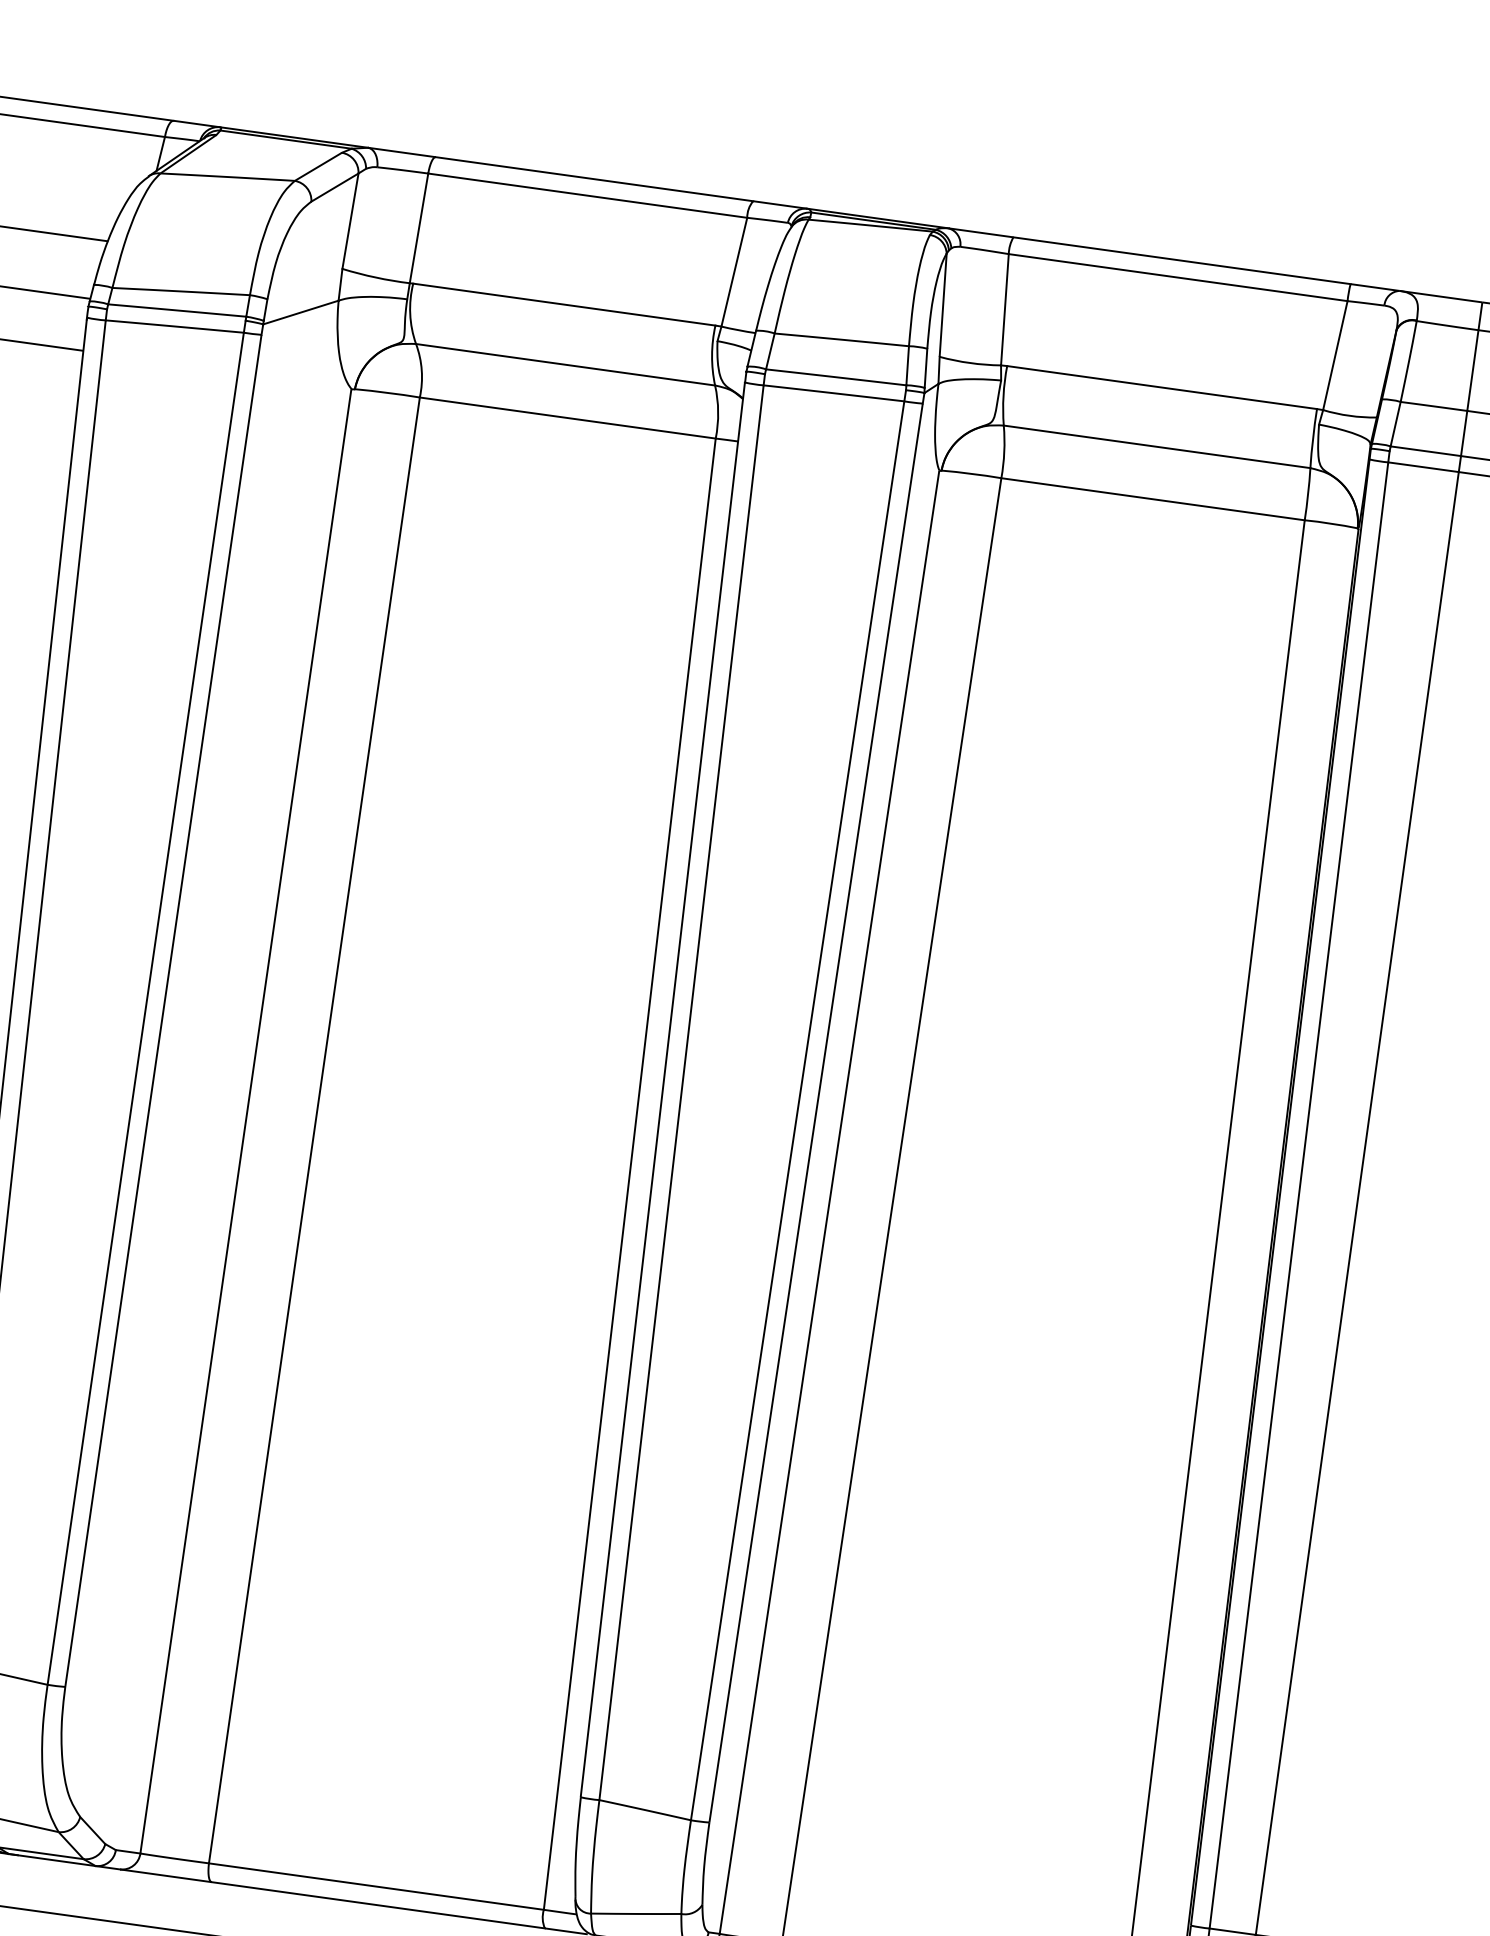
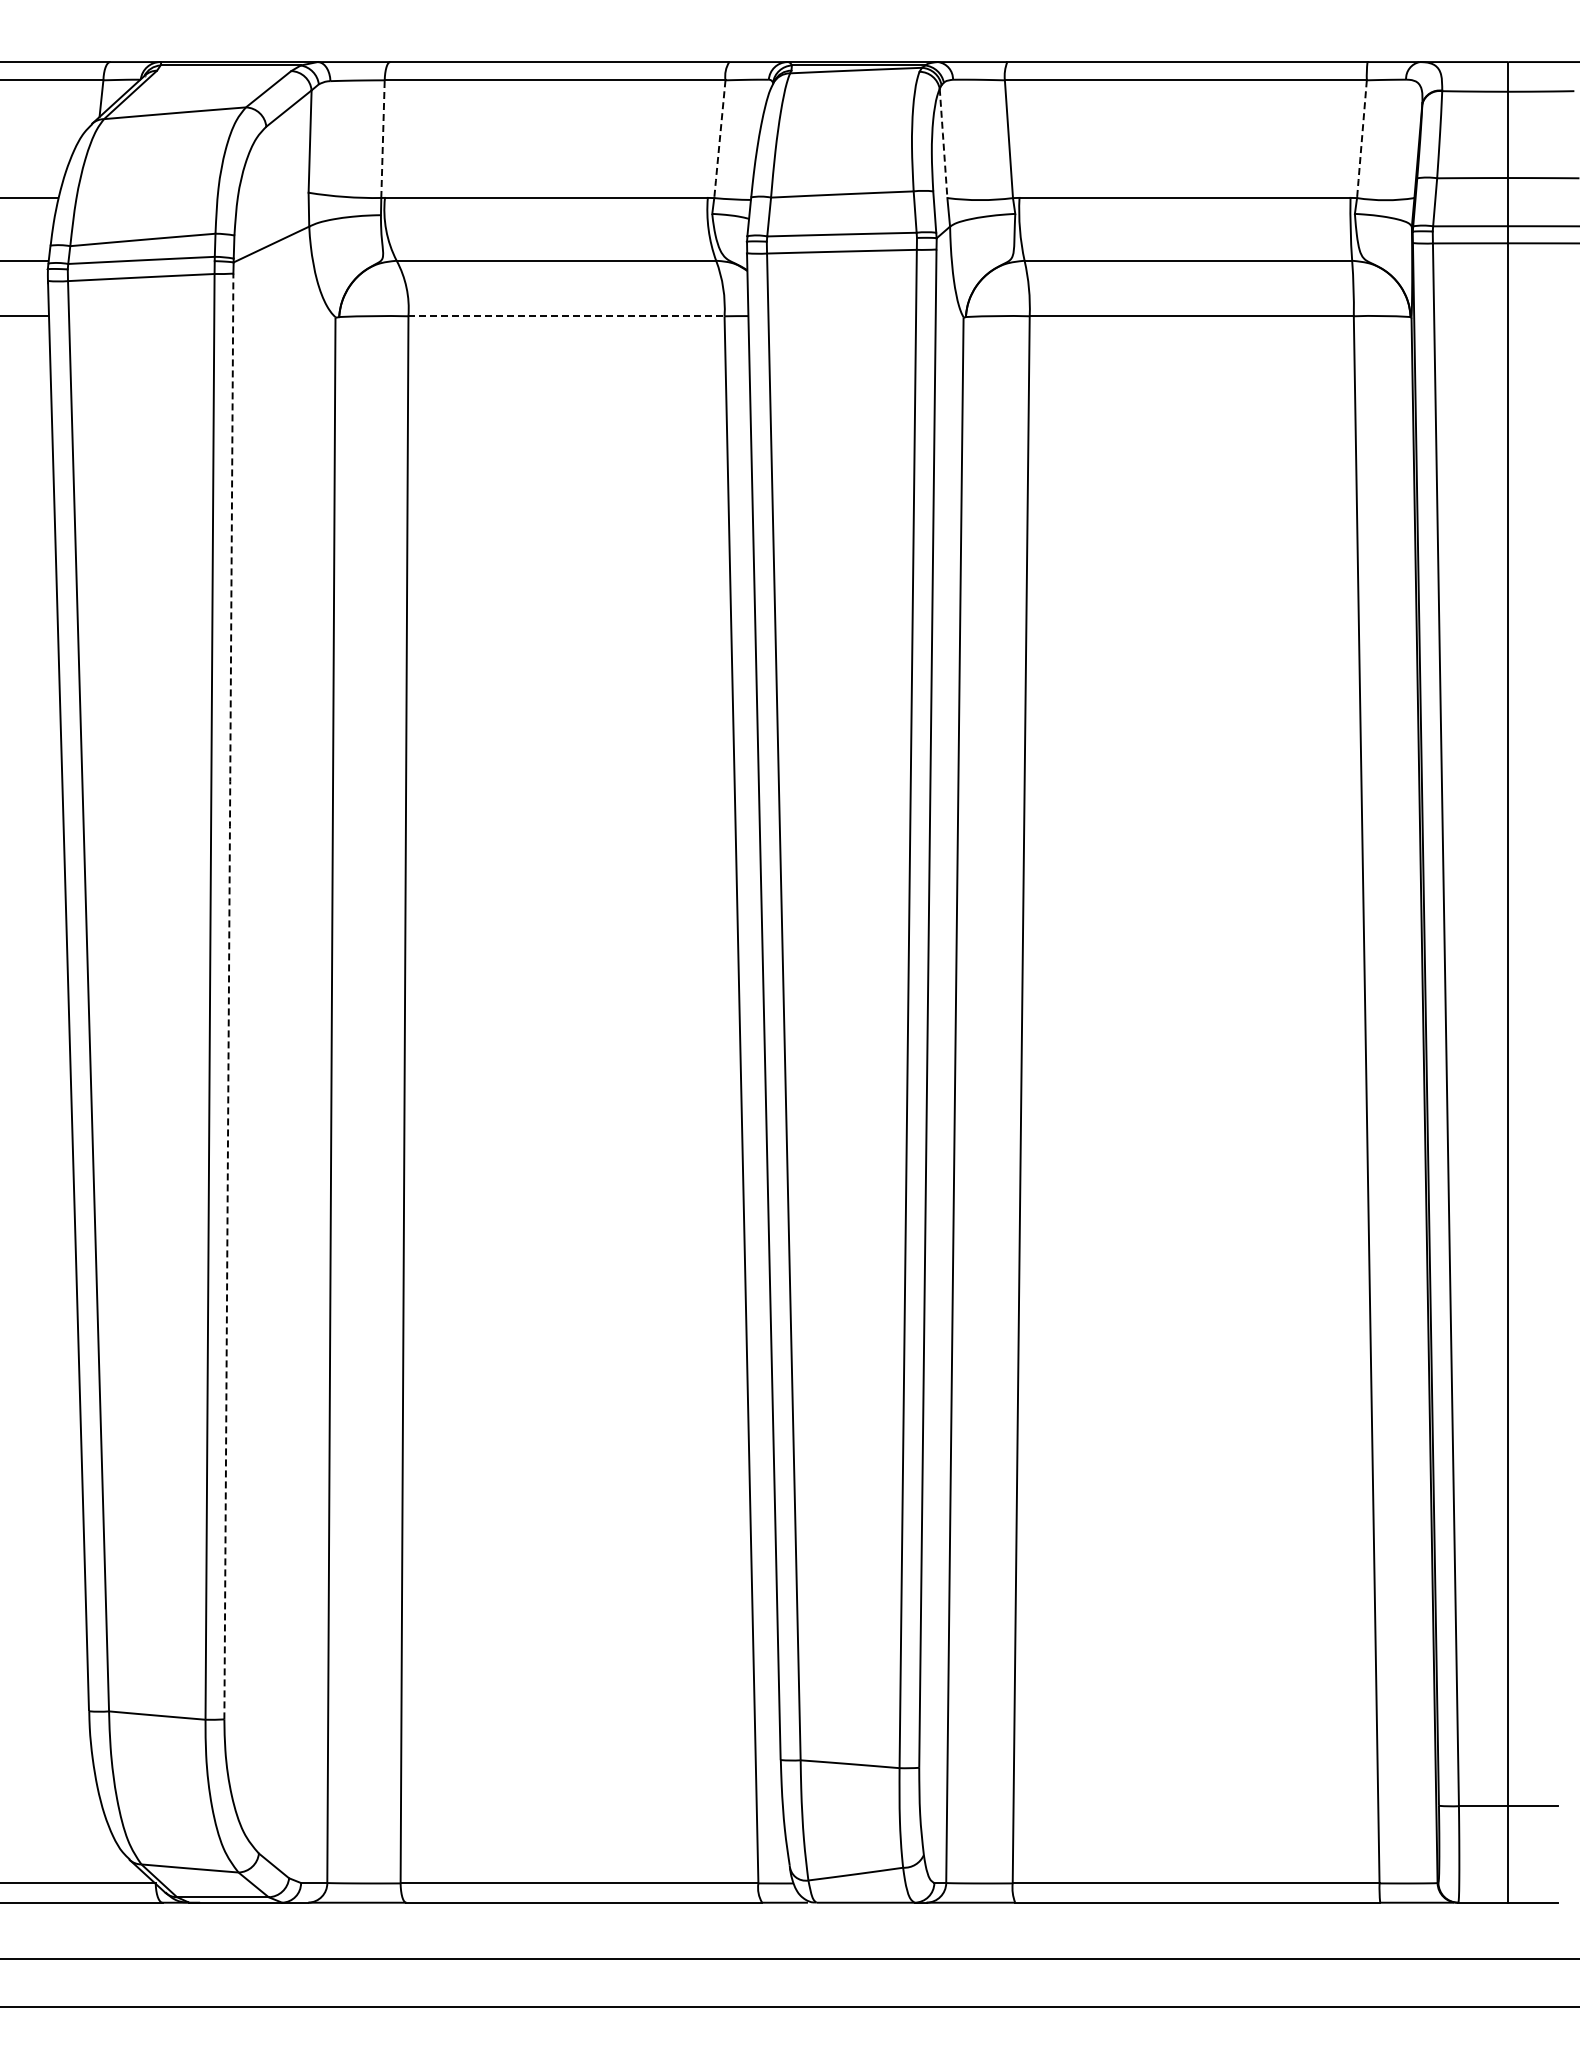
line: (419, 228) -> (383, 139), solid -> dashed
line: (733, 273) -> (719, 140), solid -> dashed
line: (943, 304) -> (943, 142), solid -> dashed
line: (1334, 356) -> (1361, 140), solid -> dashed
line: (568, 418) -> (567, 316), solid -> dashed
line: (163, 1009) -> (228, 995), solid -> dashed

